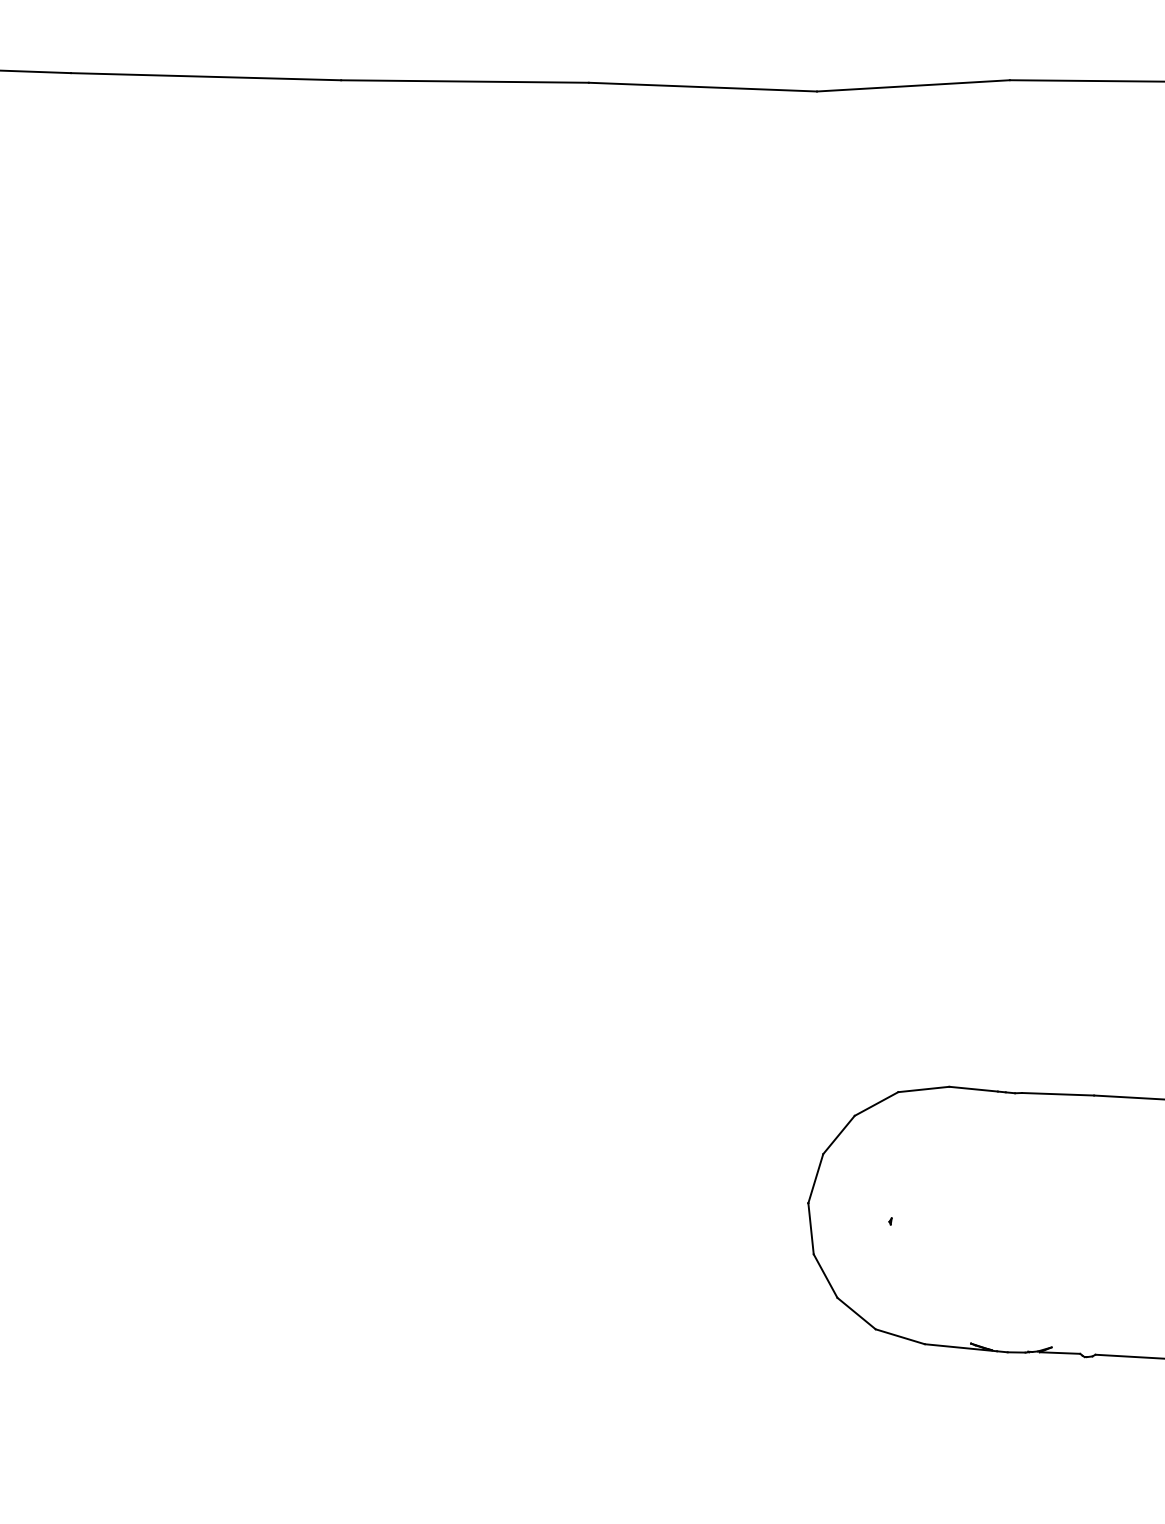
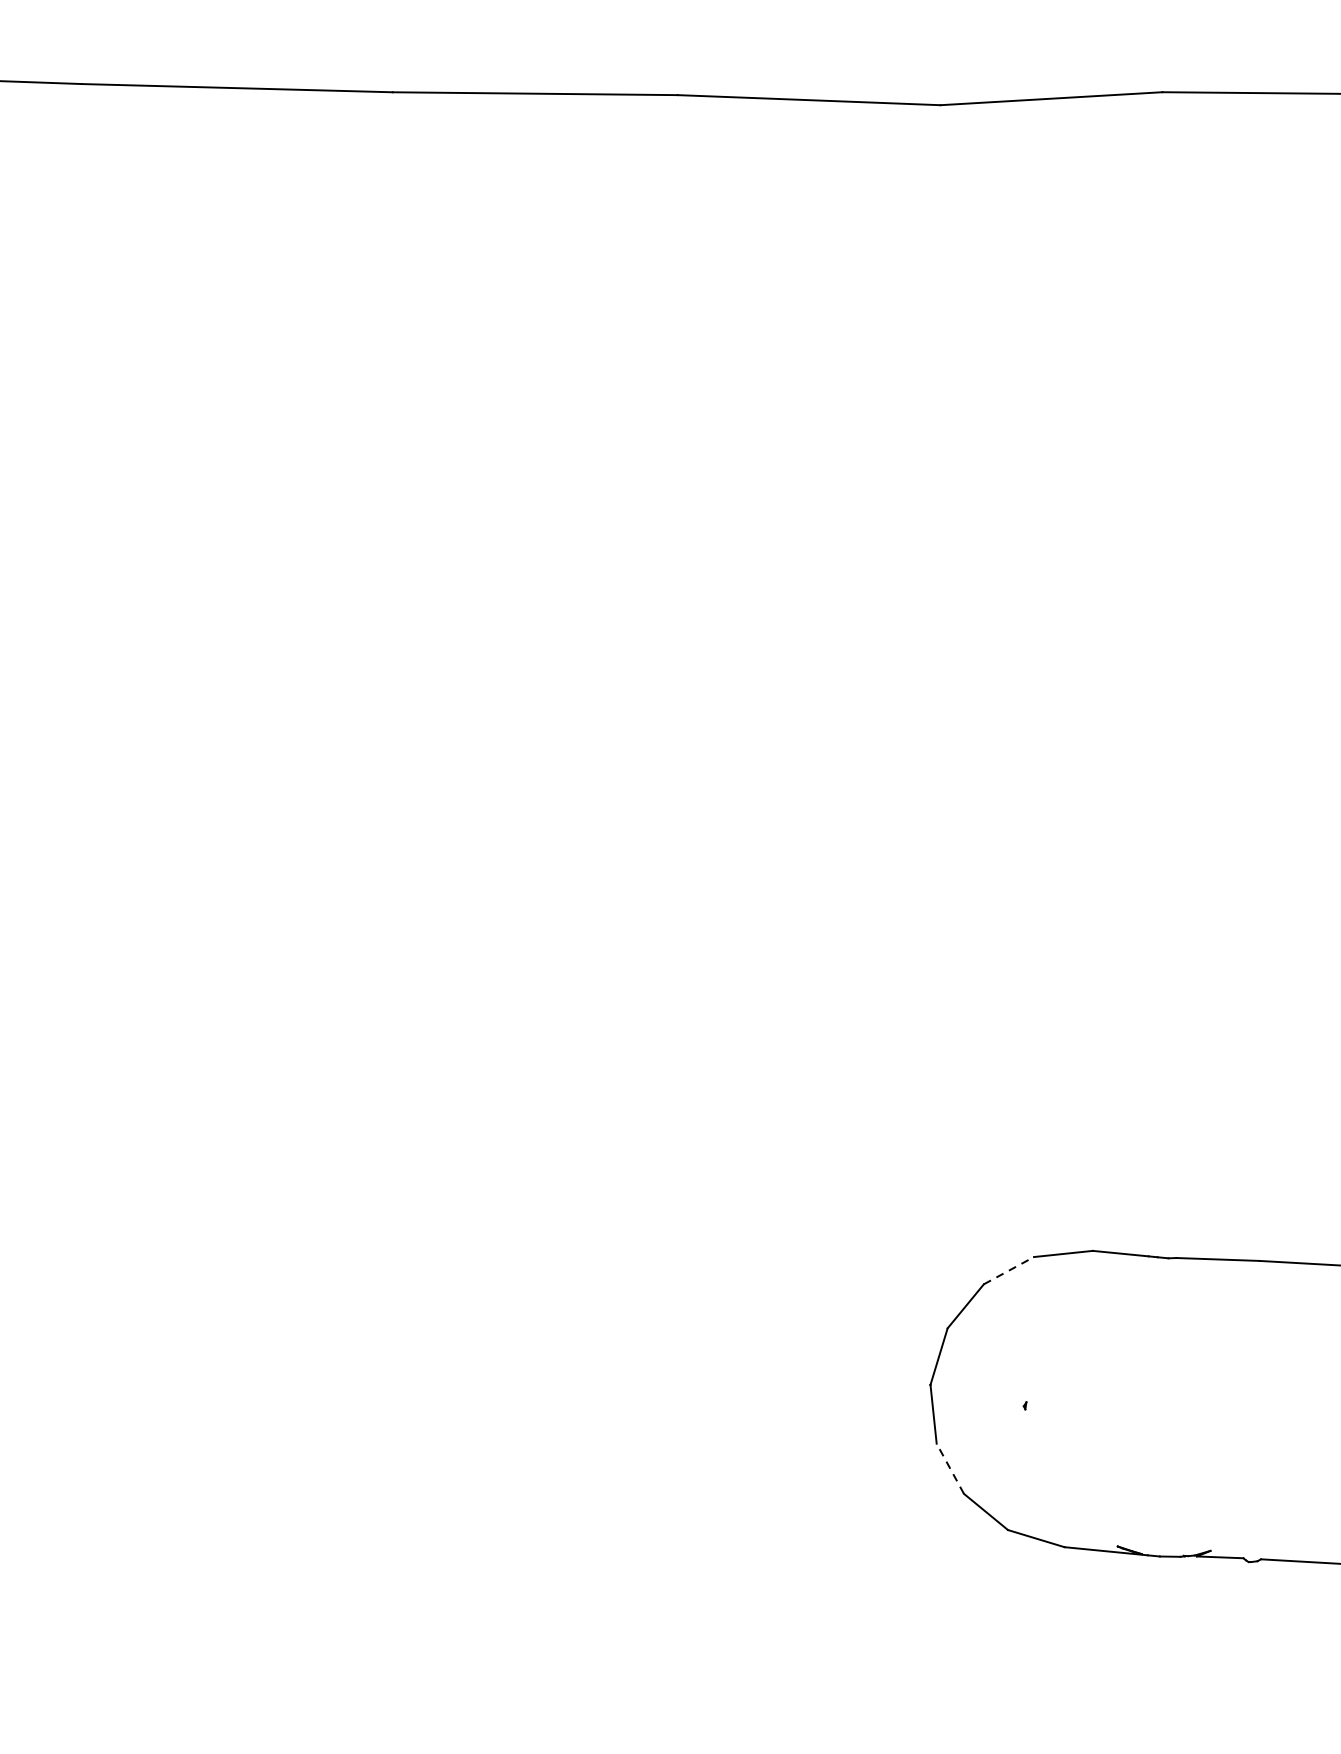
line: (876, 1103) -> (1008, 1270), solid -> dashed
line: (825, 1276) -> (950, 1469), solid -> dashed

